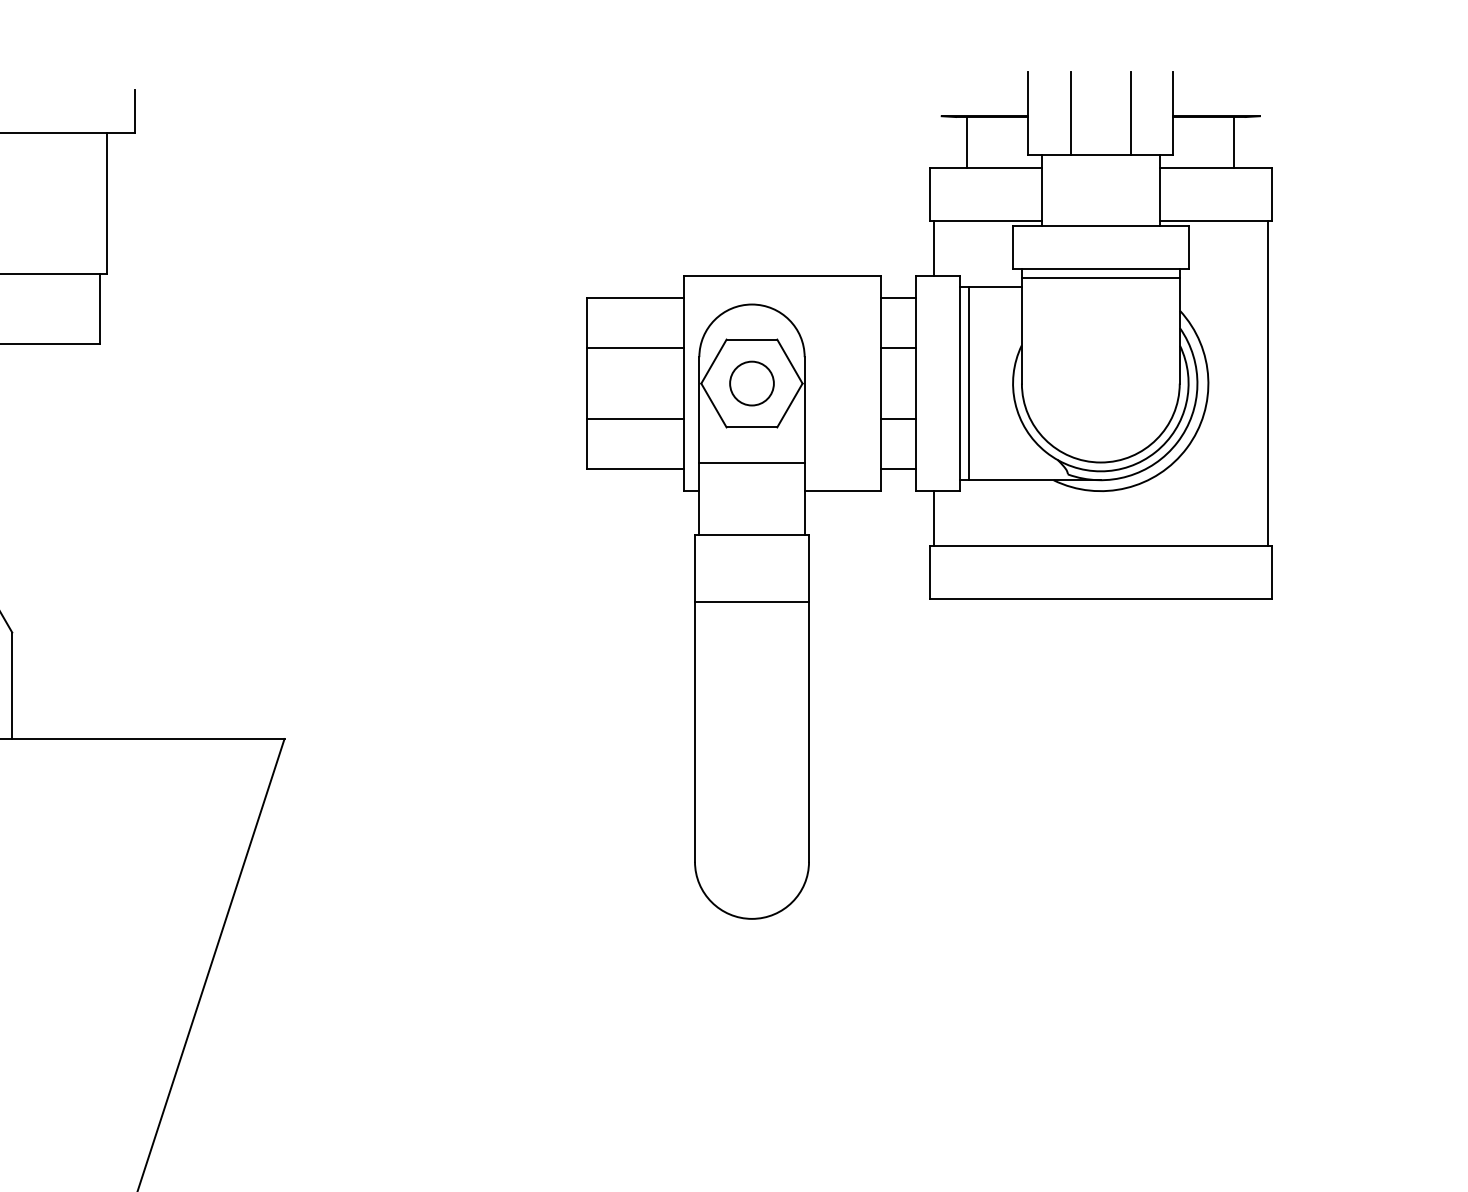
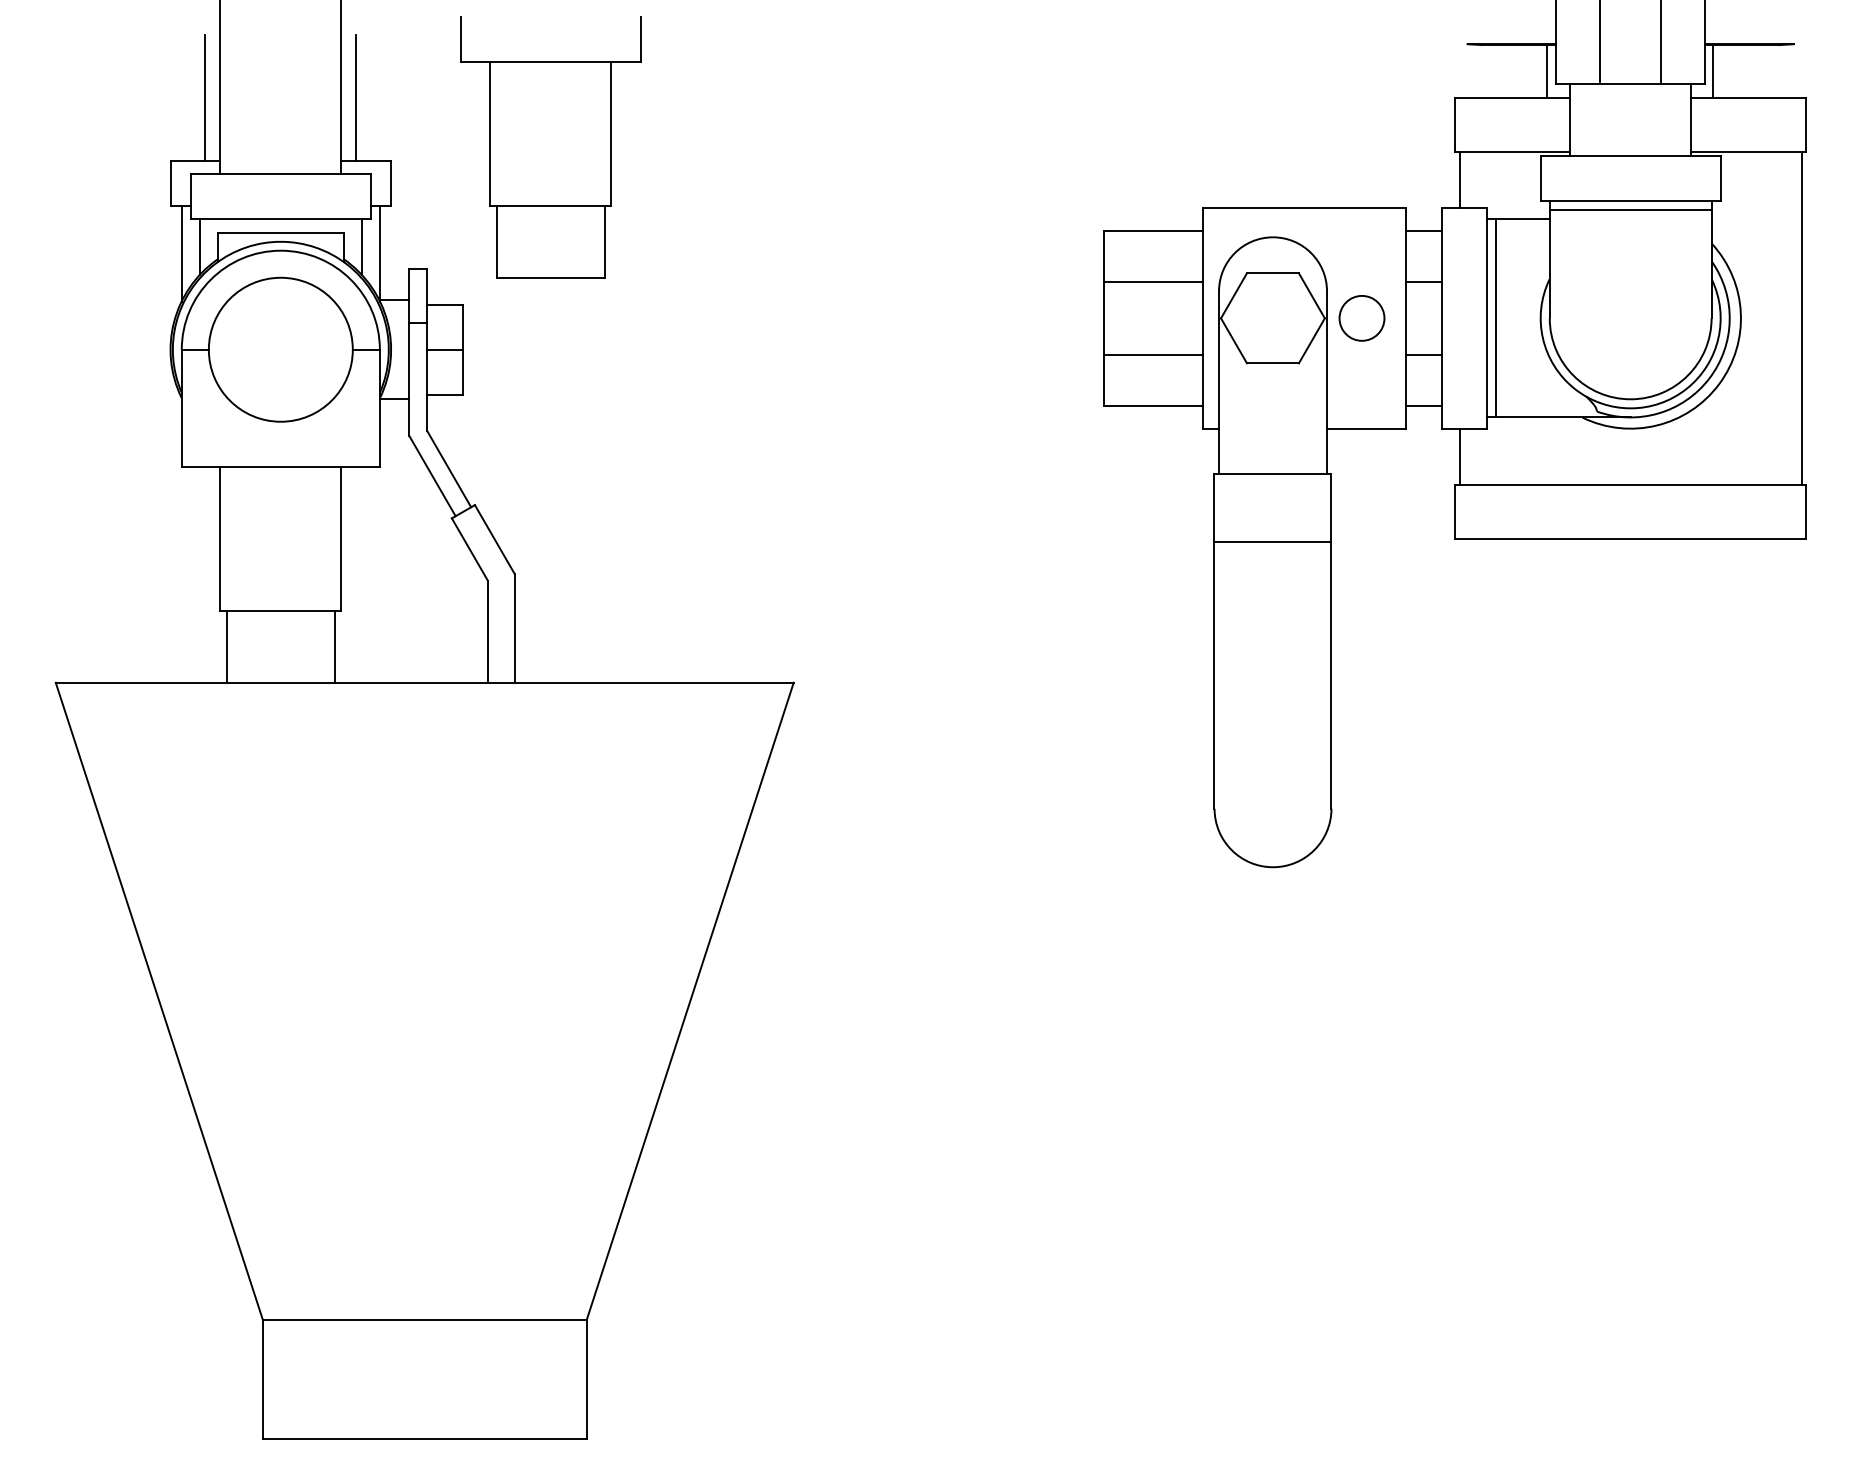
line: (967, 142) -> (1546, 71), moved
line: (1234, 142) -> (1713, 71), moved
circle: (751, 383) -> (1361, 318), moved
line: (752, 462) -> (1273, 399), removed

